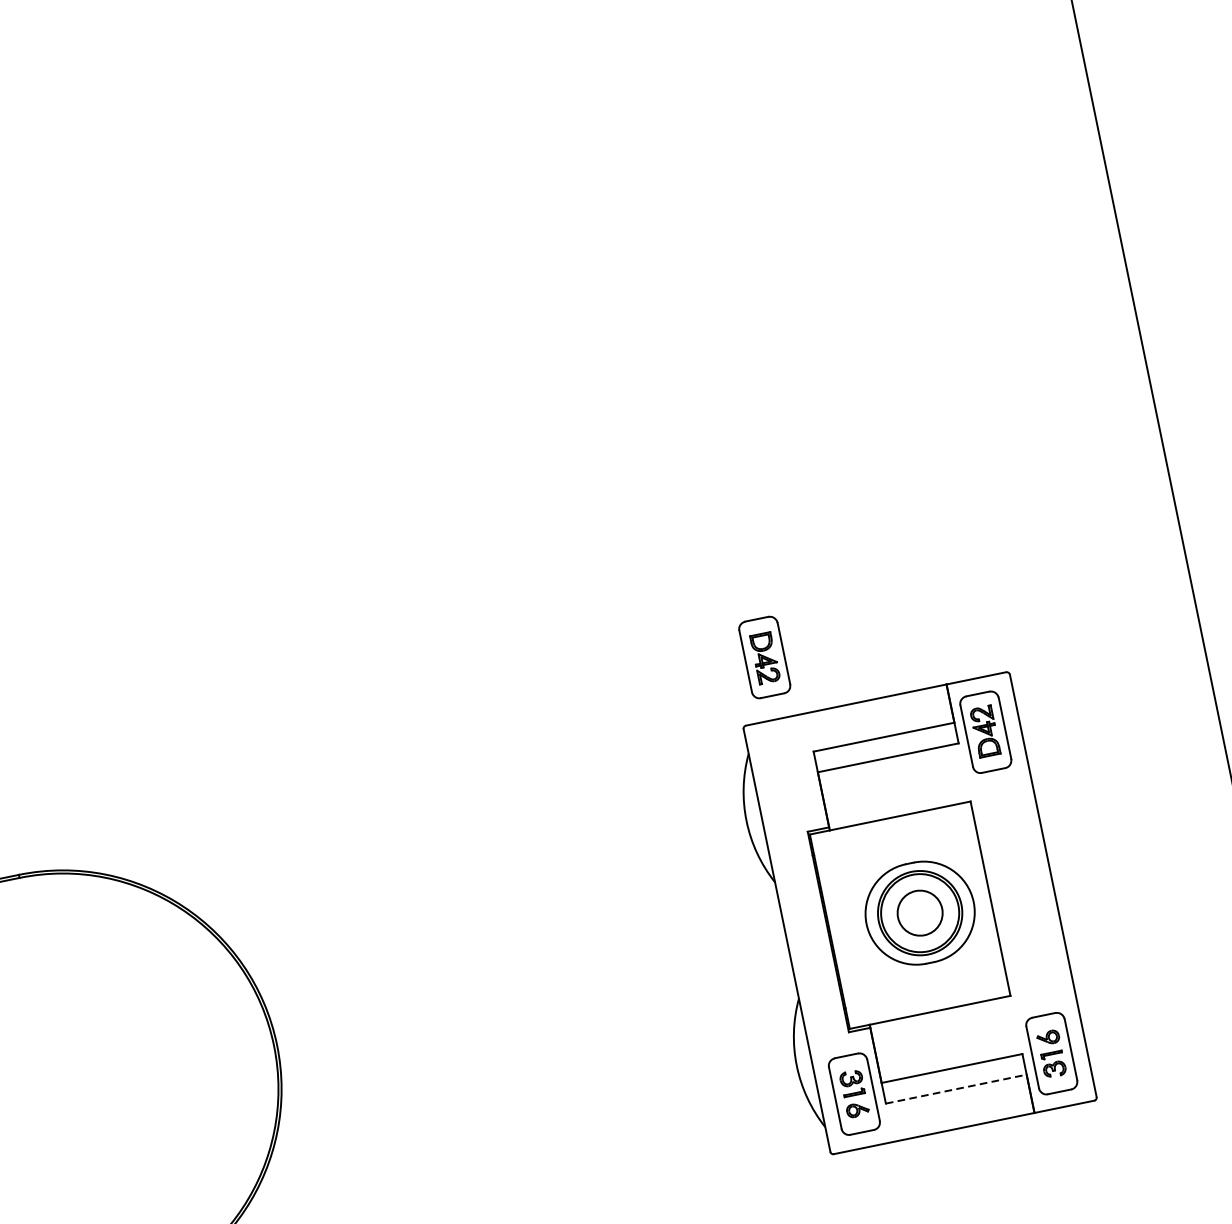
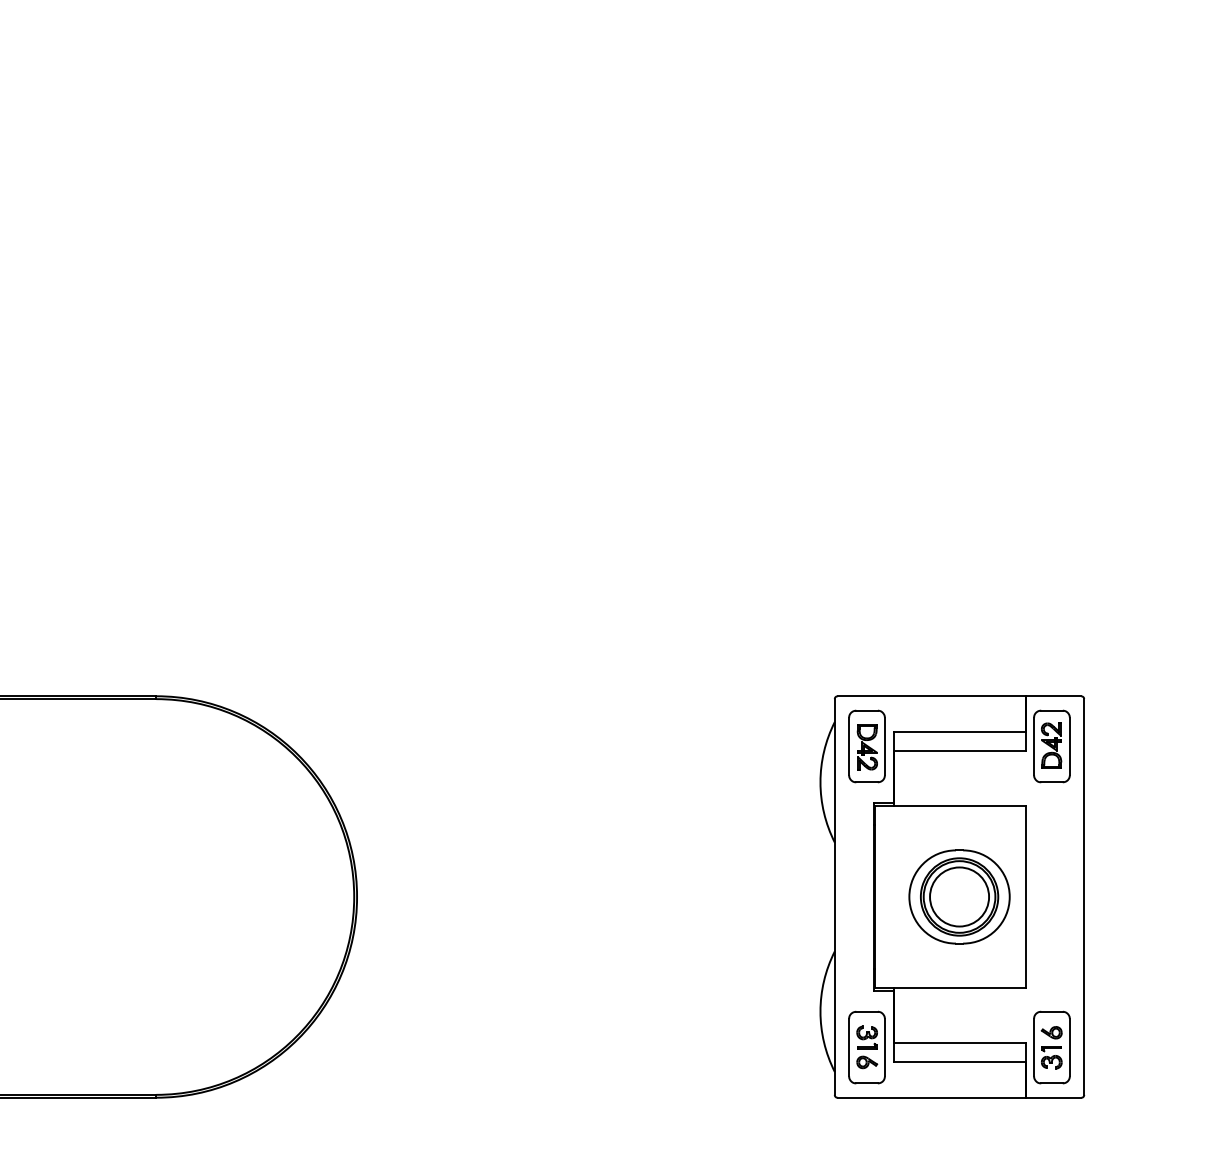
part: (764, 657) -> (866, 746), moved
circle: (919, 912) -> (959, 896), size x1.43
line: (956, 1088) -> (959, 1061), dashed -> solid

